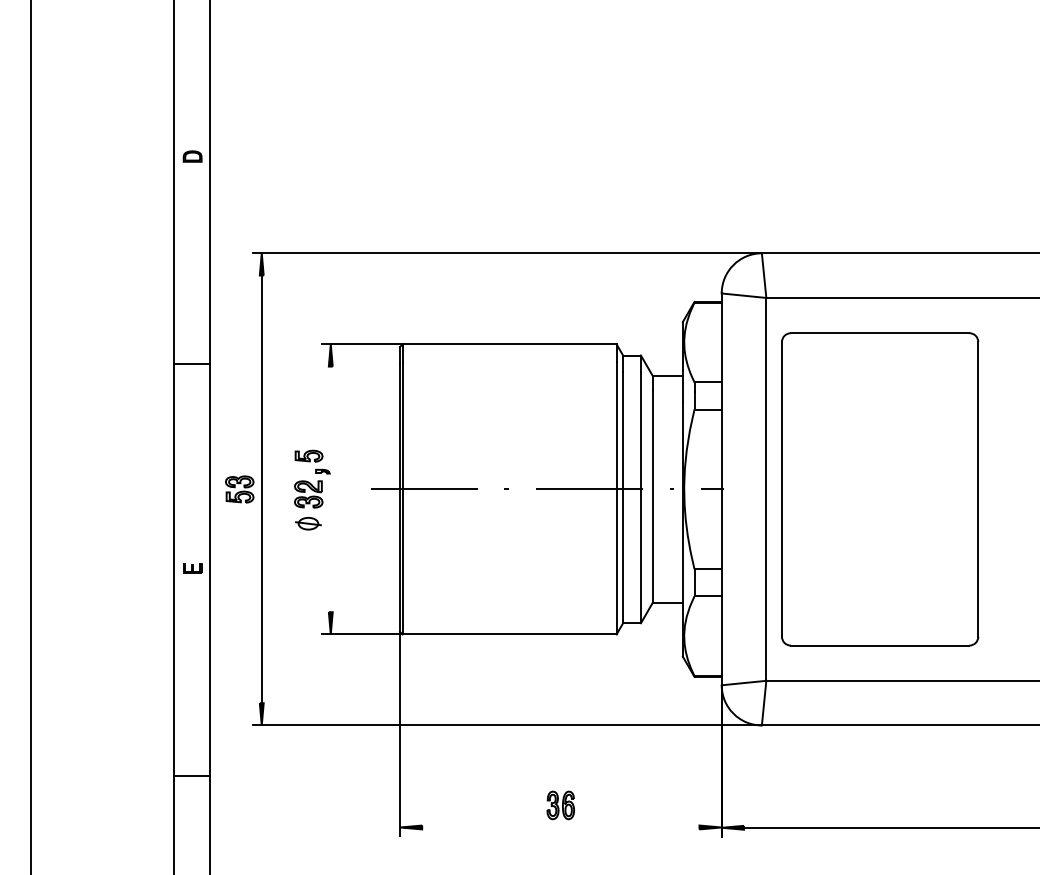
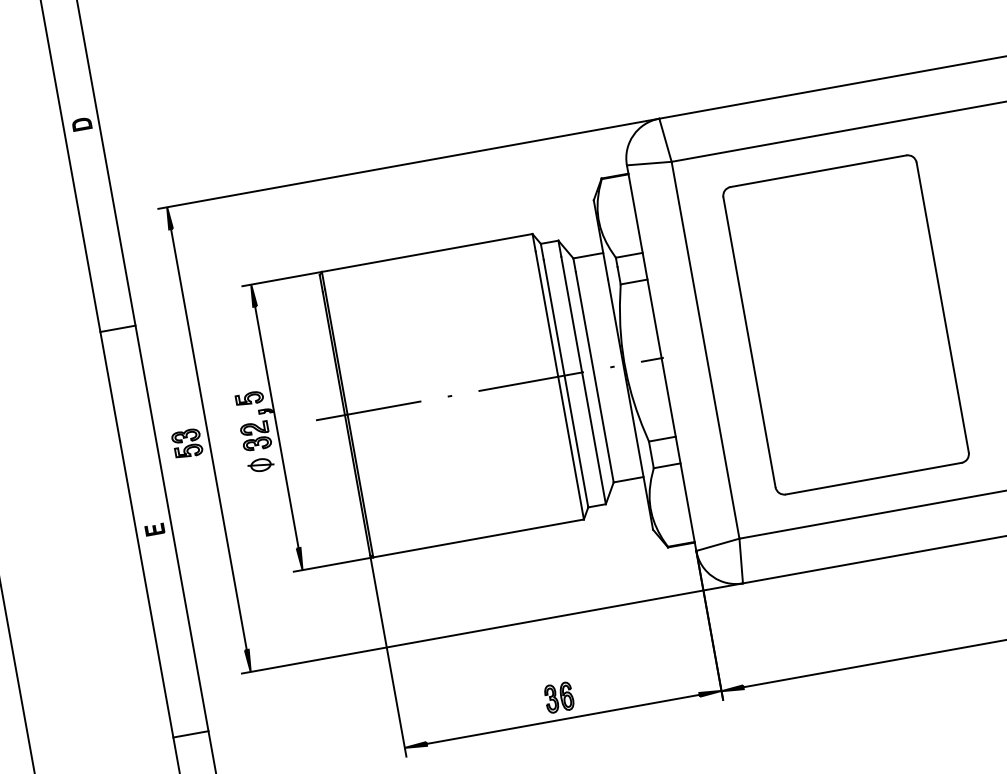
line: (330, 489) -> (276, 427), added
part: (880, 489) -> (846, 325), moved
line: (560, 827) -> (562, 719), added

